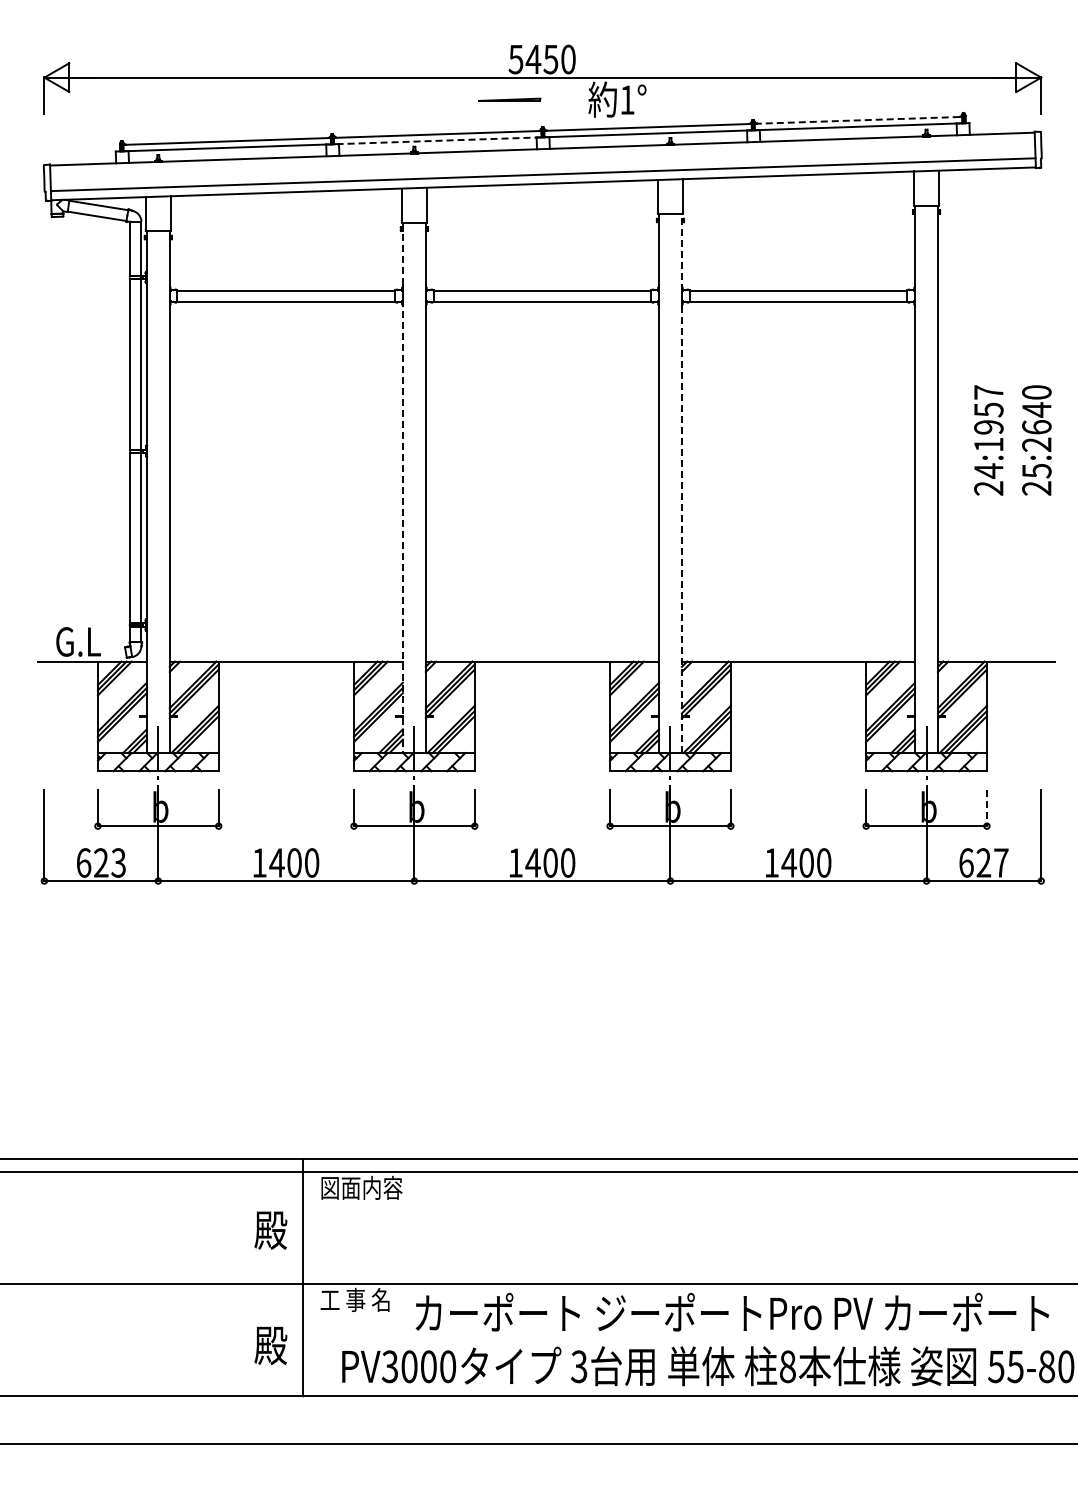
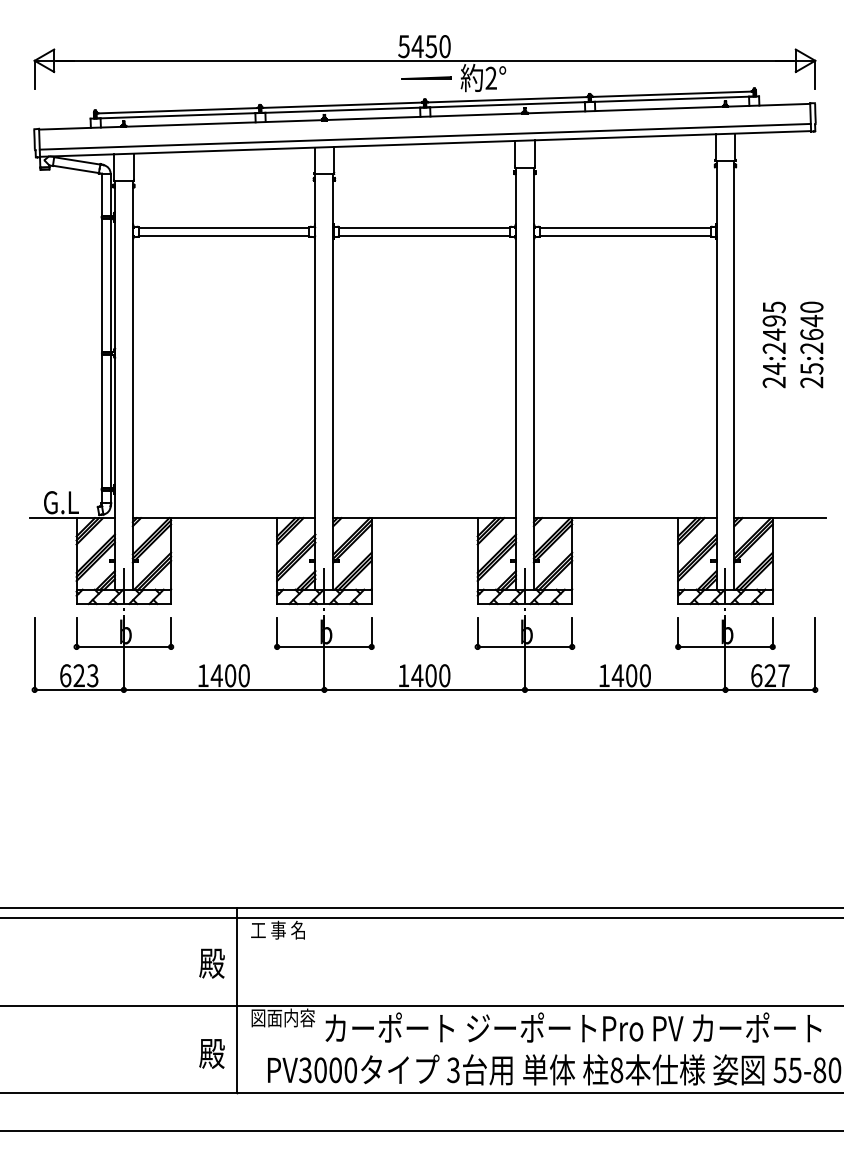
line: (509, 99) -> (426, 77), moved
text: (627, 99) -> (491, 77), 1° -> 2°
line: (858, 120) -> (672, 94), dashed -> solid
line: (437, 140) -> (342, 110), dashed -> solid
text: (988, 418) -> (774, 327), 24:1957 -> 24:2495
line: (681, 483) -> (533, 378), dashed -> solid
line: (402, 488) -> (315, 382), dashed -> solid
line: (986, 808) -> (772, 633), dashed -> solid
text: (361, 1187) -> (282, 929), 図面内容 -> 工 事 名
text: (361, 1299) -> (282, 1017), 工 事 名 -> 図面内容

